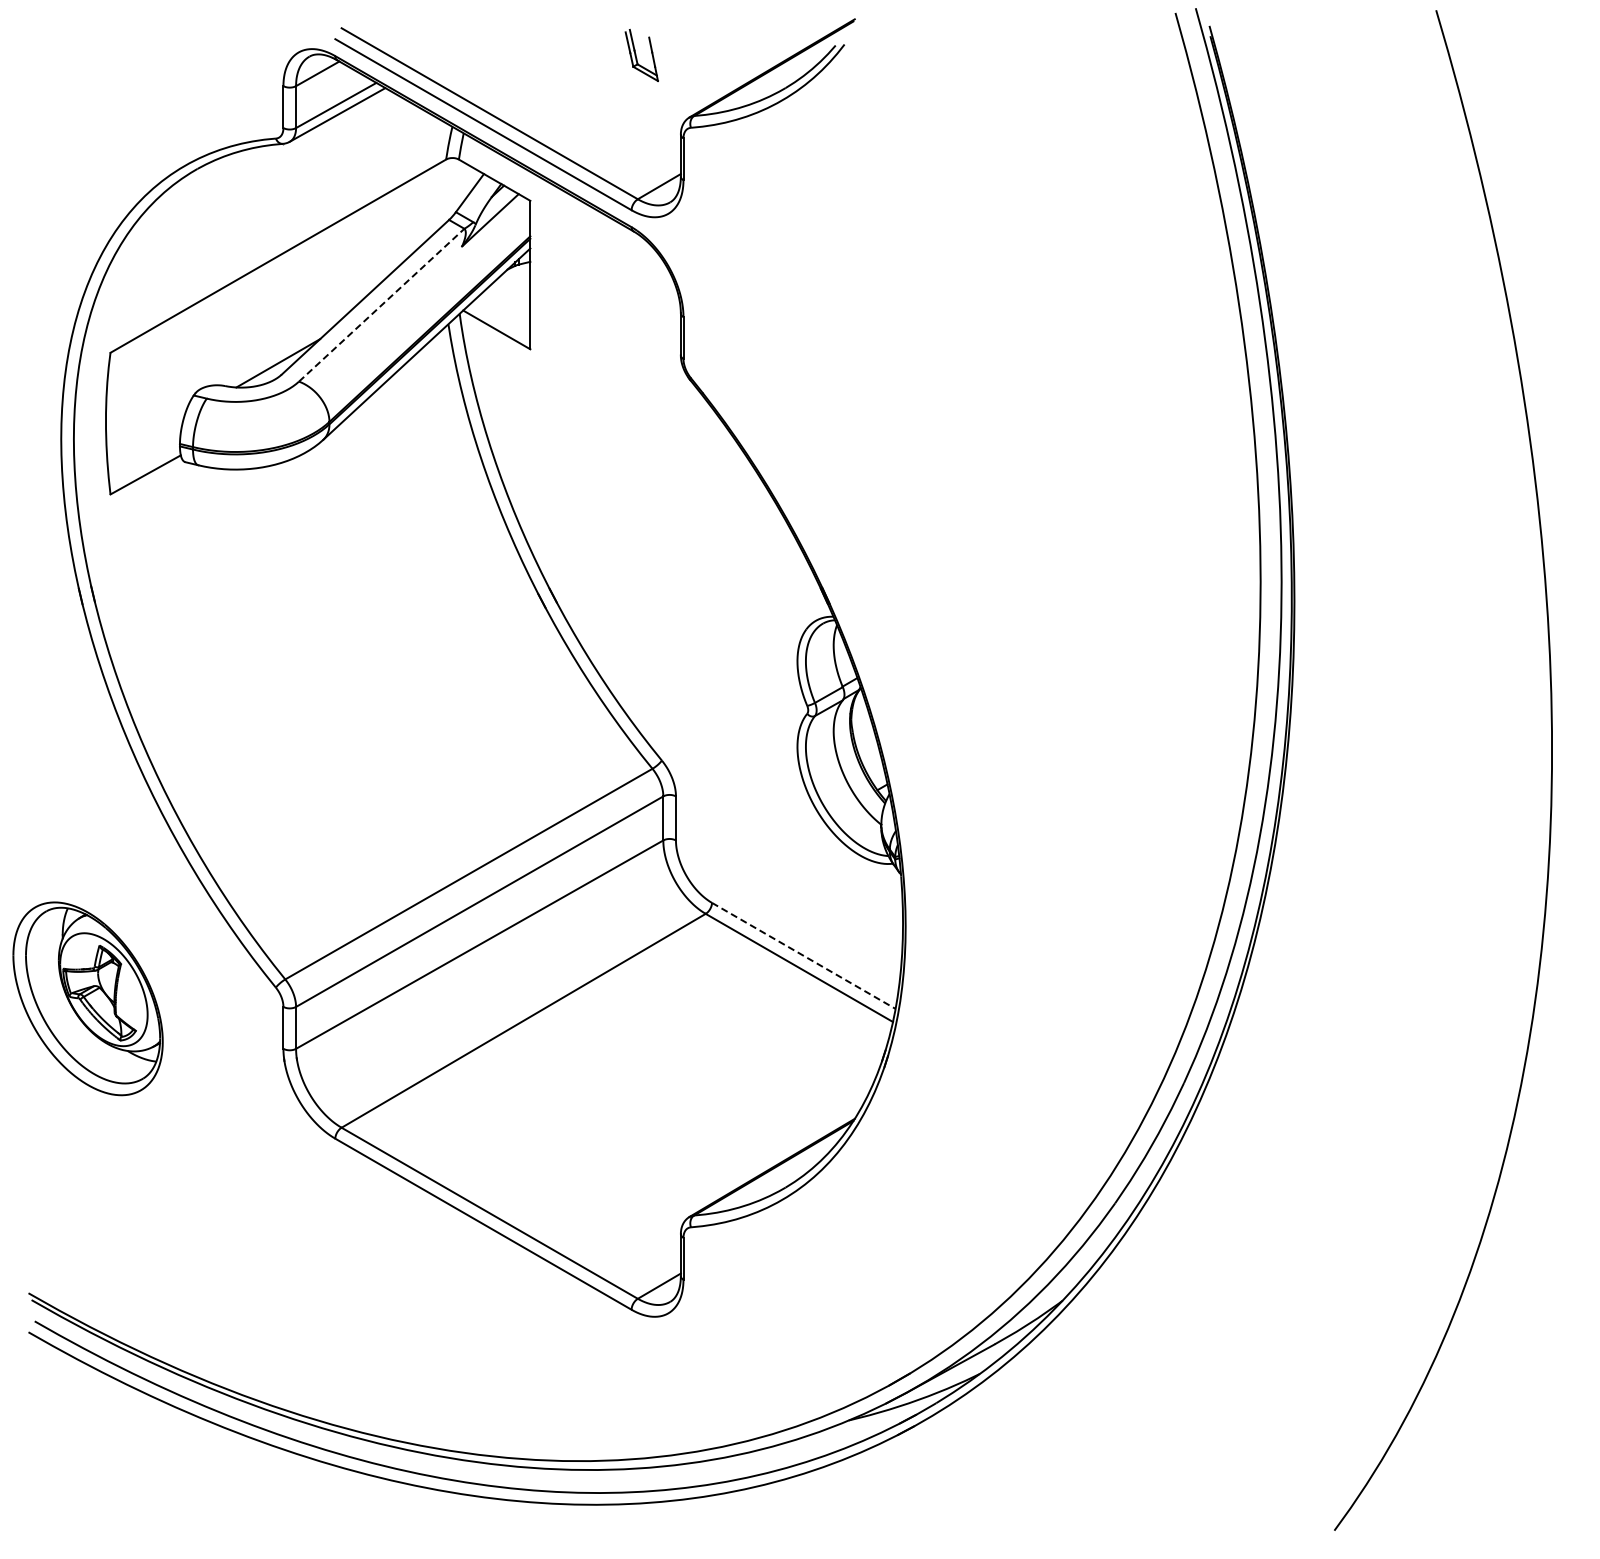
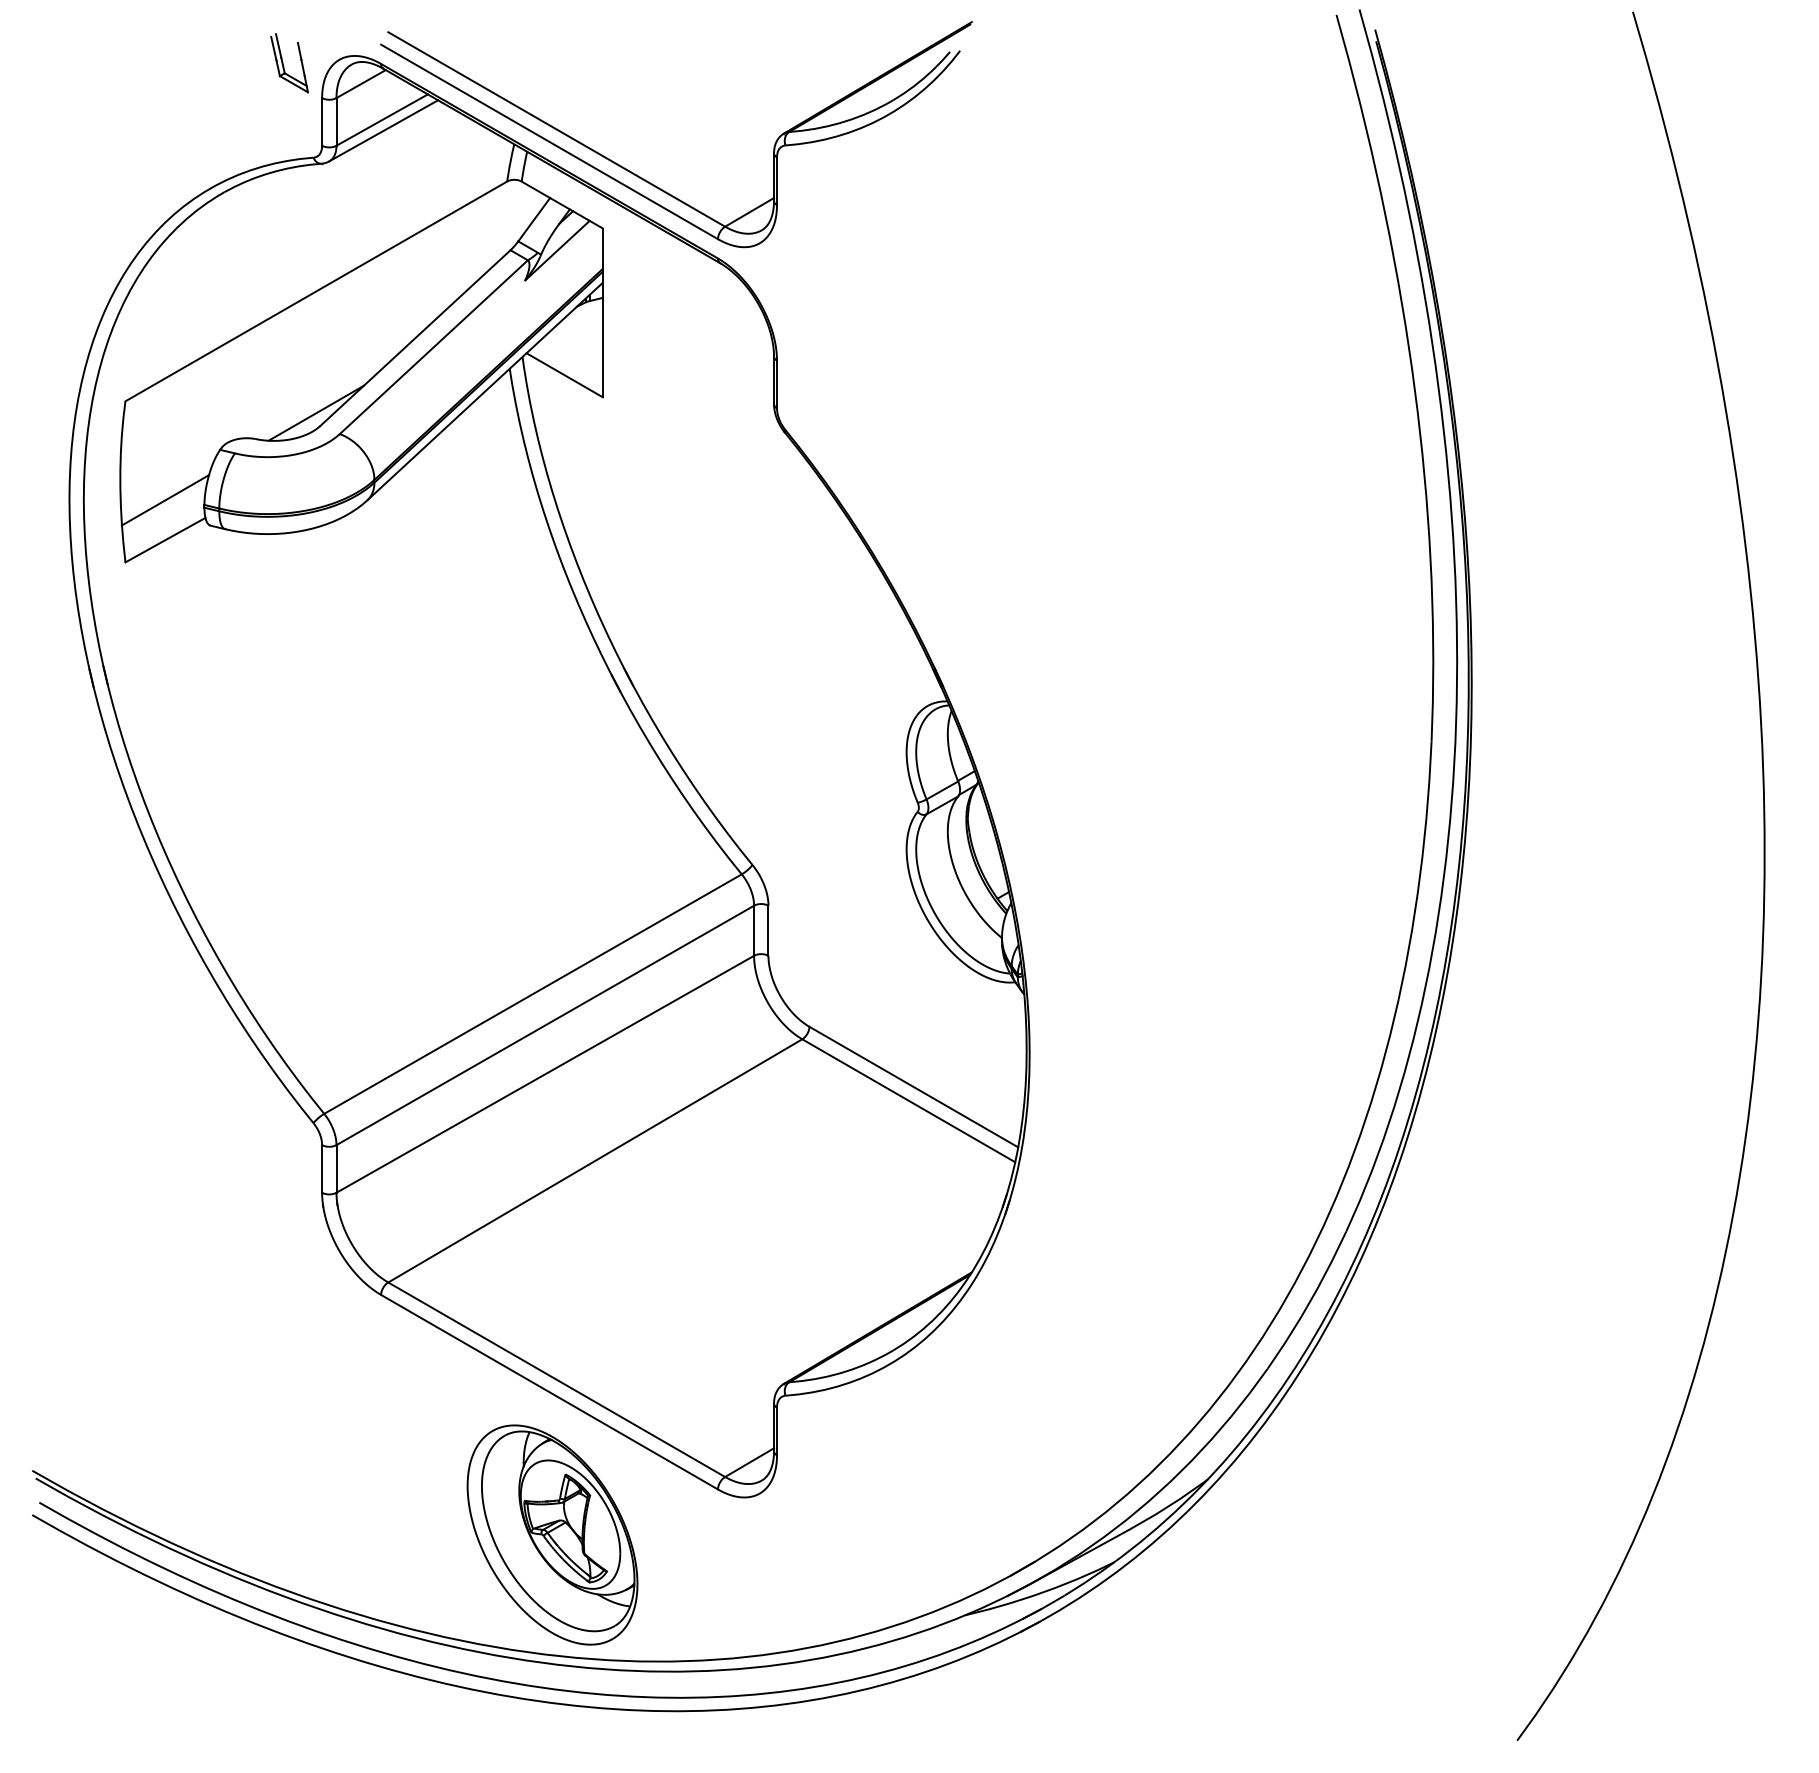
part: (641, 55) -> (289, 63), moved
line: (381, 305) -> (433, 347), dashed -> solid
line: (145, 439) -> (165, 499), added
line: (804, 956) -> (914, 1087), dashed -> solid
part: (87, 998) -> (551, 1534), moved

